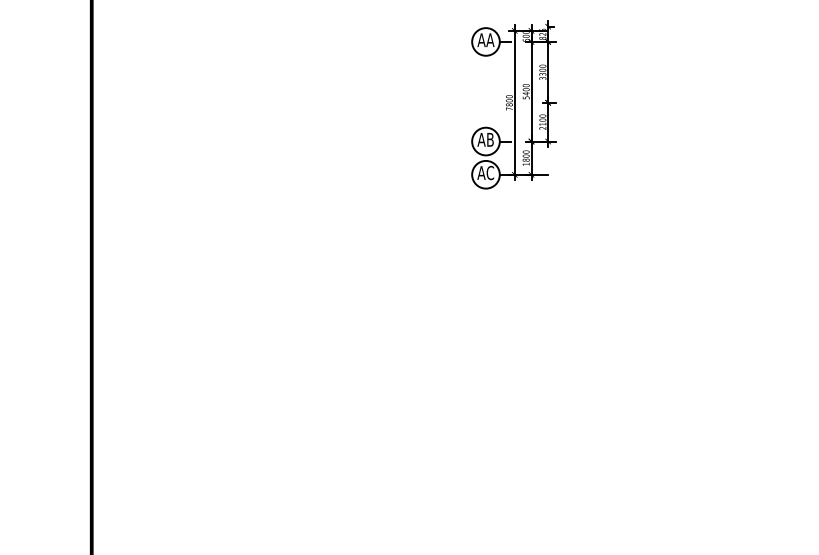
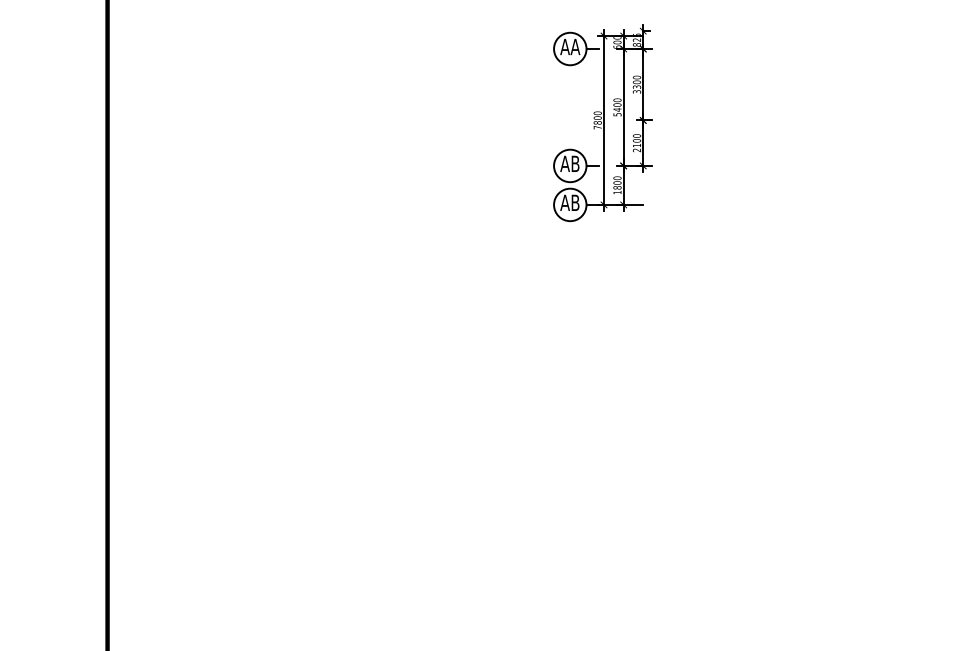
text: (490, 172) -> (575, 202), AC -> AB

